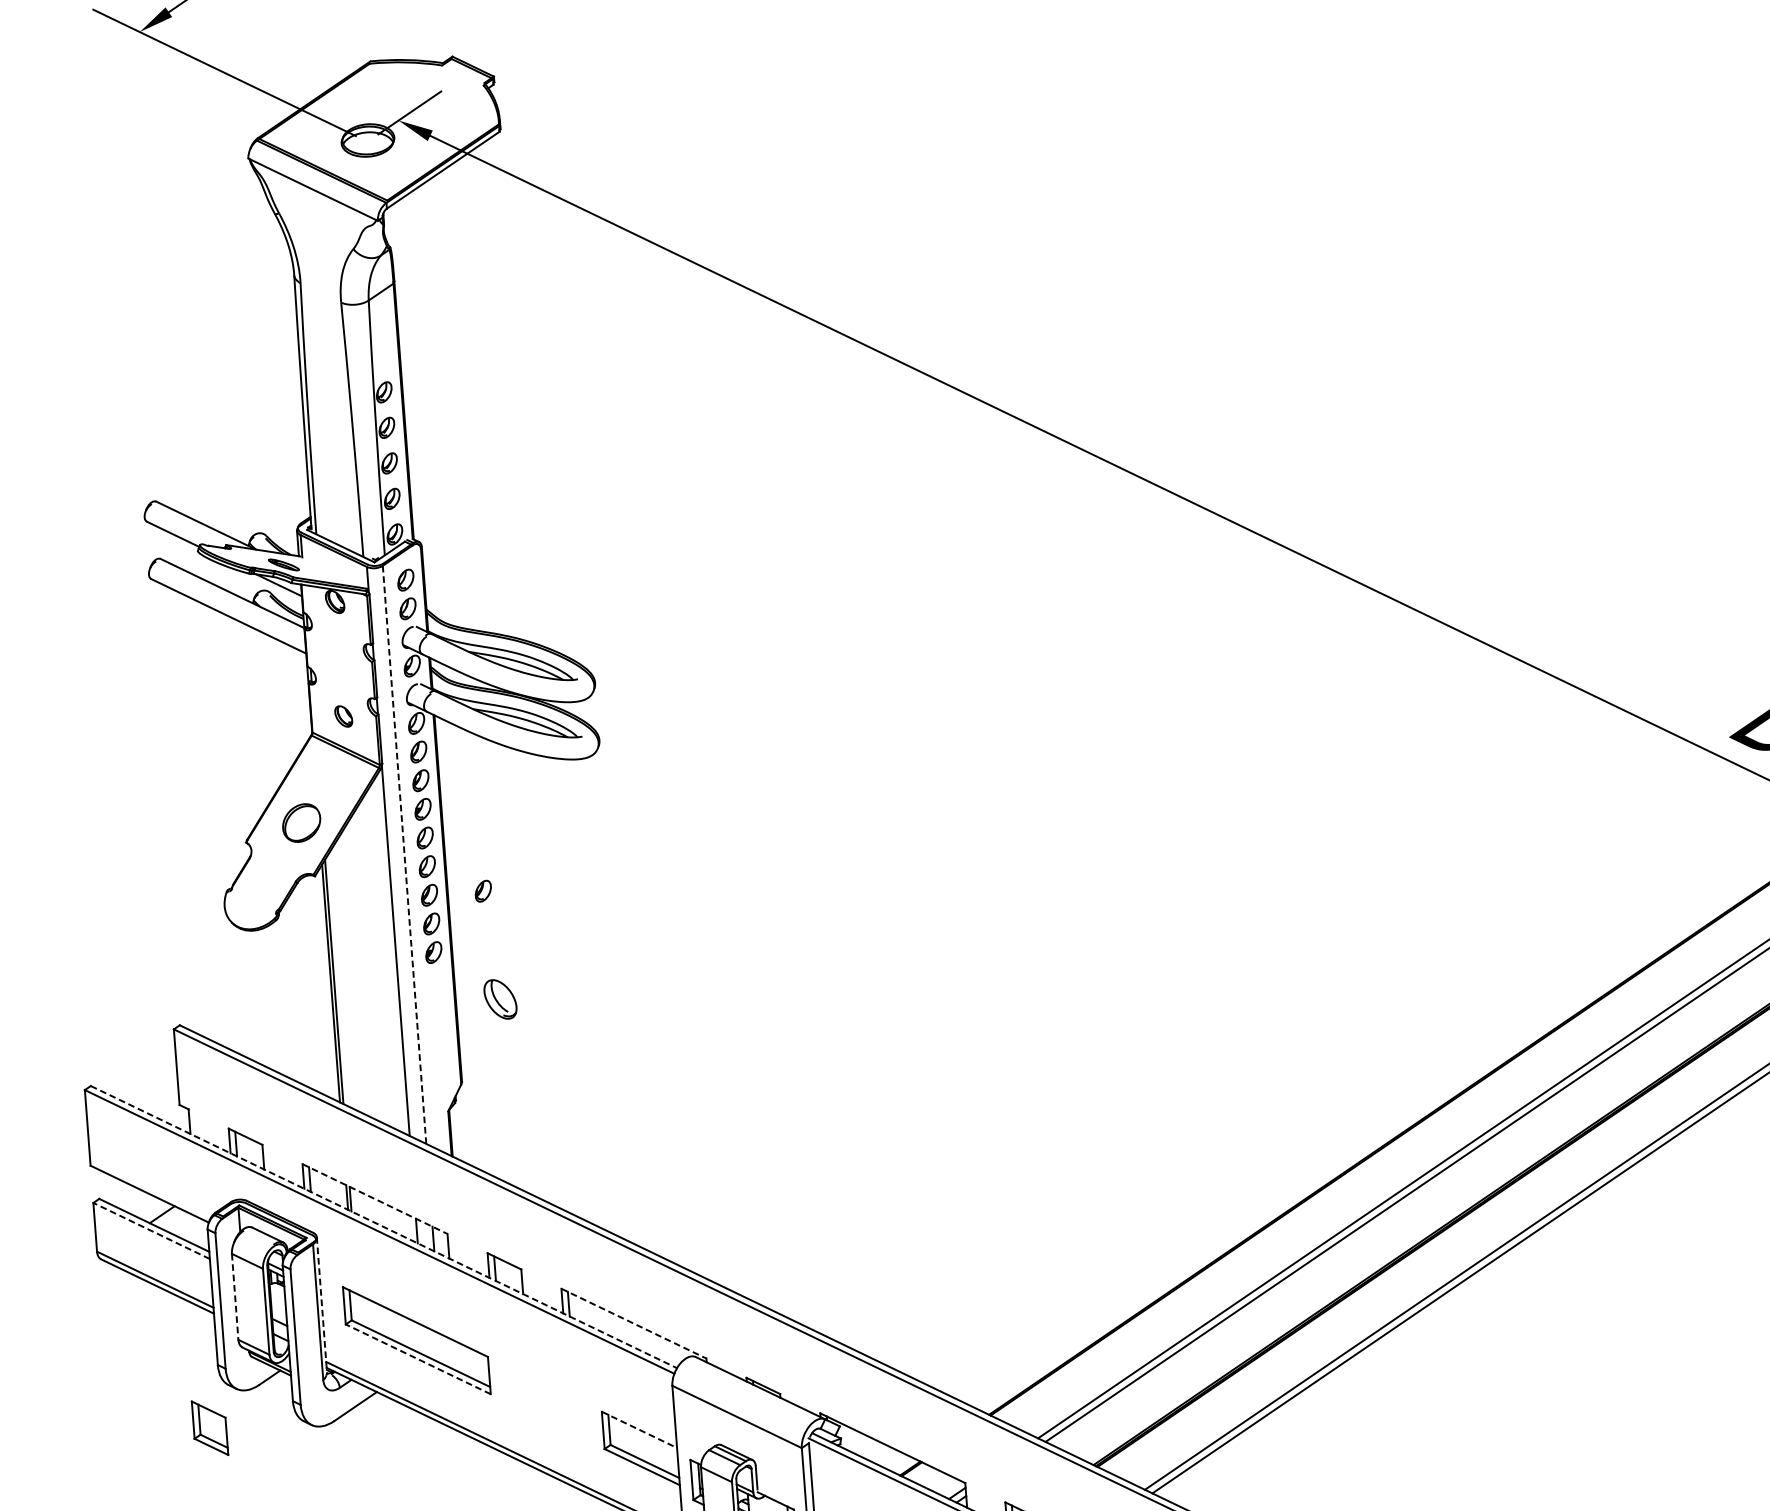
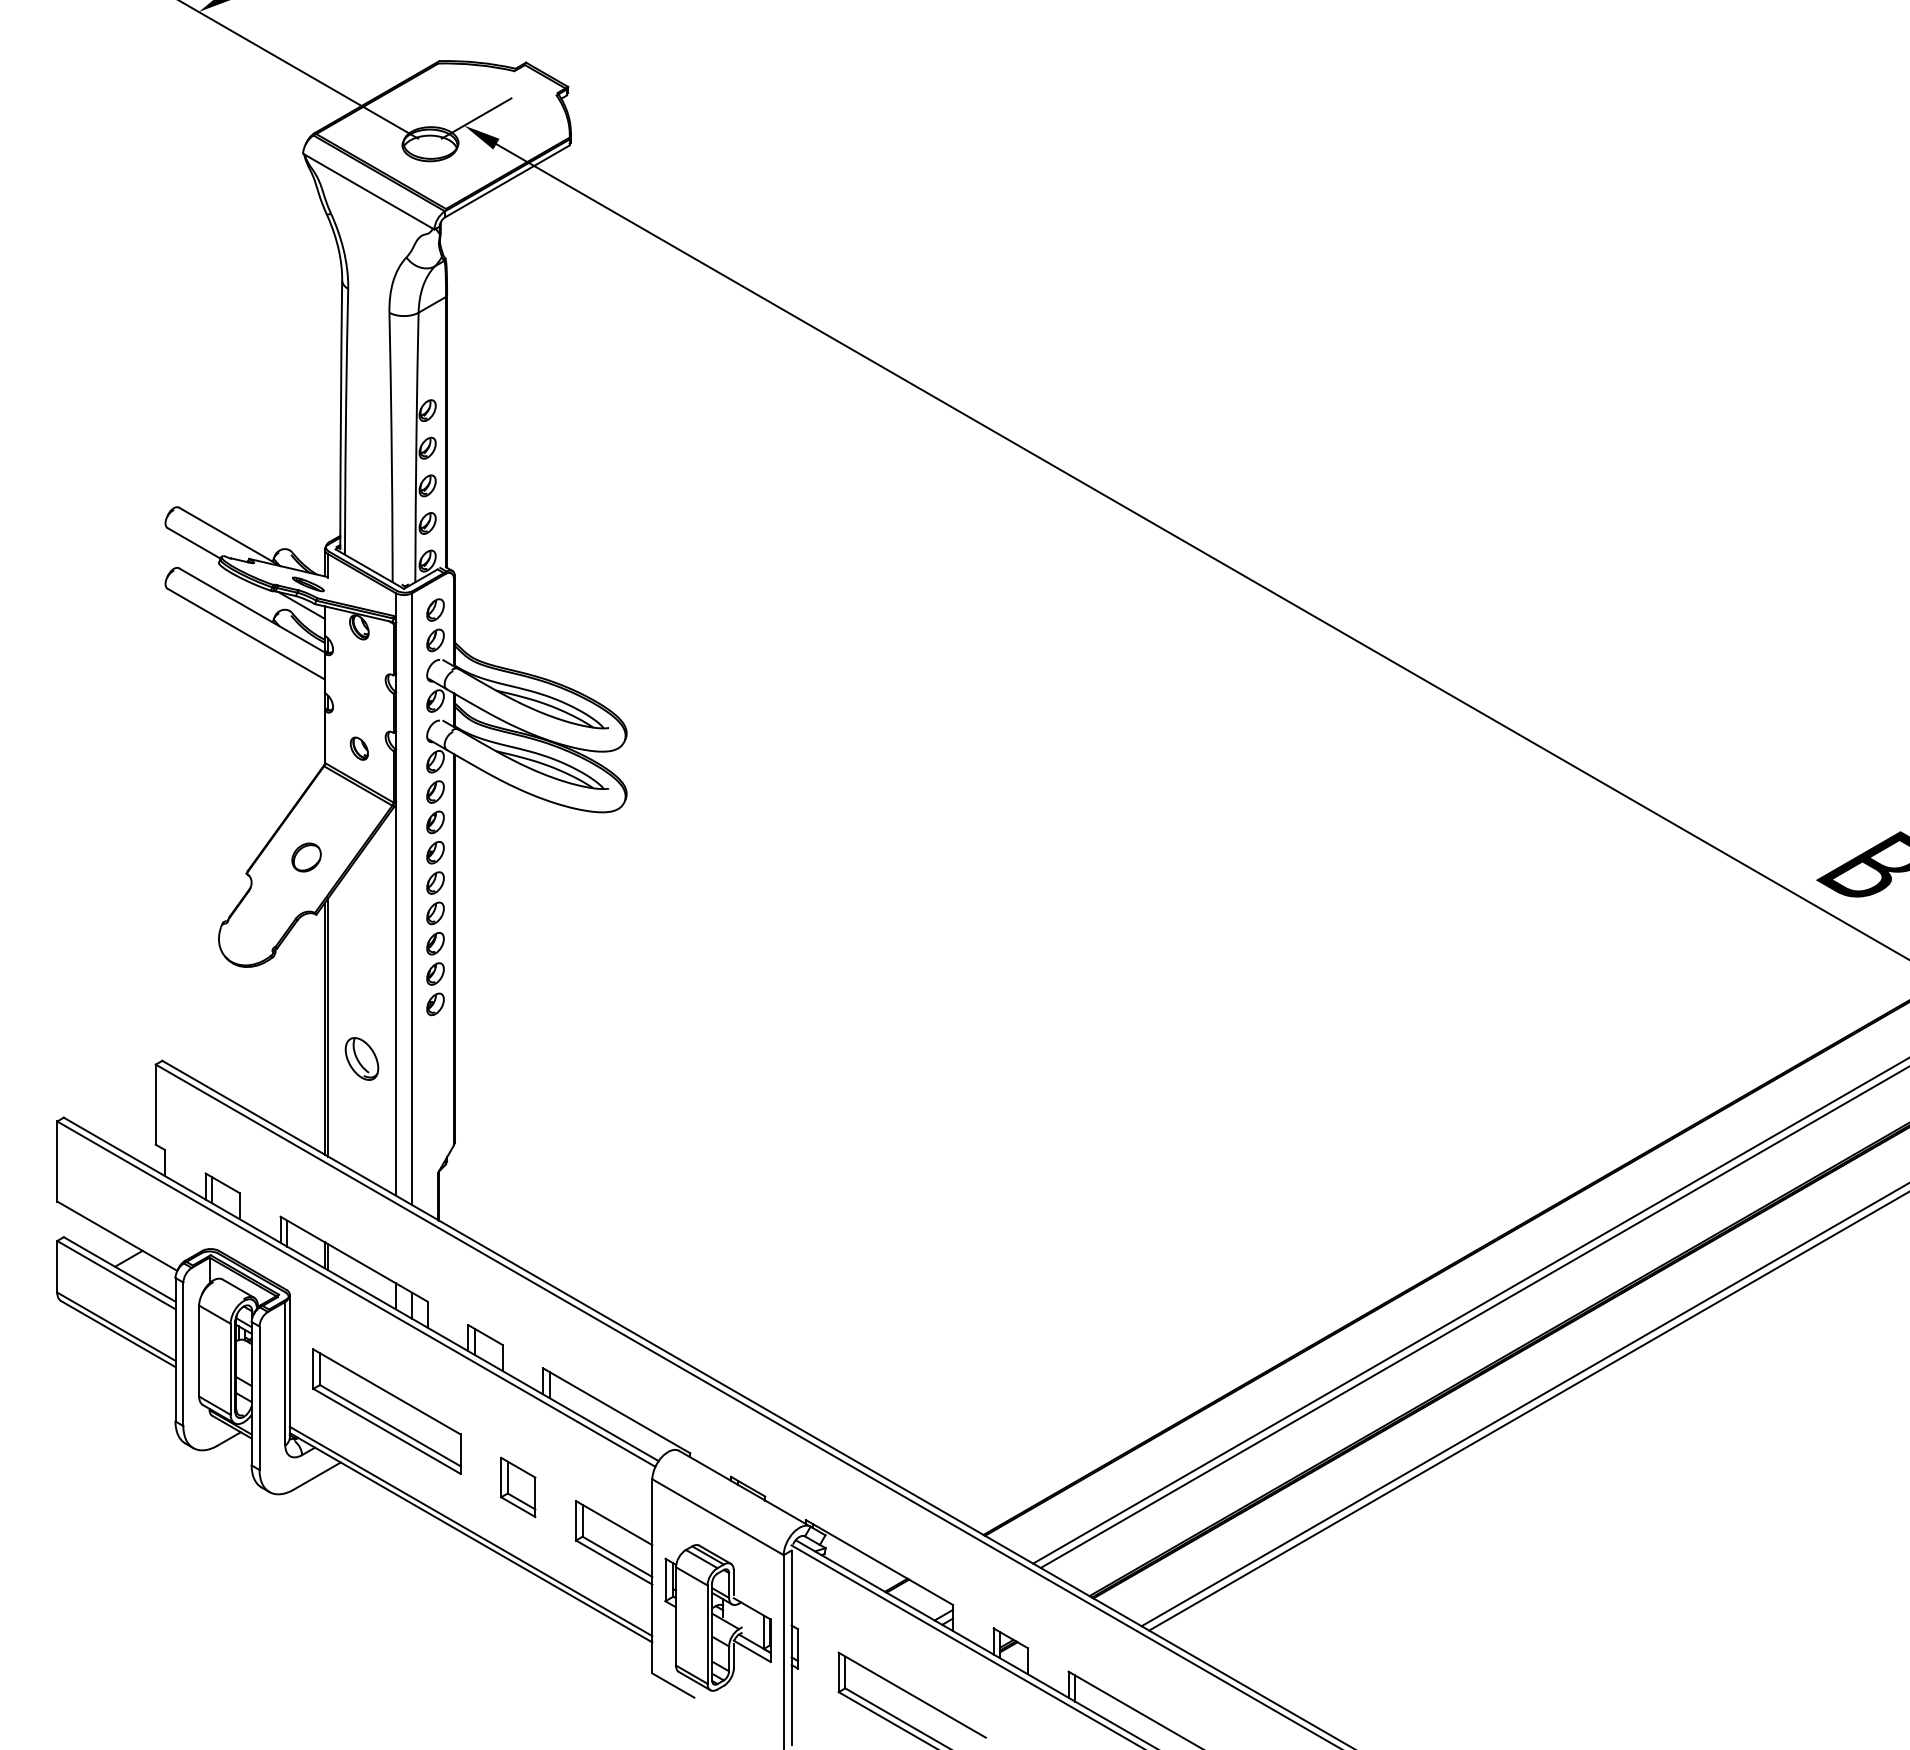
part: (301, 823) -> (306, 857), size x0.71
line: (404, 854) -> (412, 898), dashed -> solid
part: (483, 891) -> (492, 943), removed
part: (499, 999) -> (361, 1058), moved
line: (375, 1199) -> (354, 1259), dashed -> solid
line: (384, 1227) -> (361, 1289), dashed -> solid
line: (150, 1230) -> (115, 1274), dashed -> solid
line: (235, 1297) -> (199, 1351), dashed -> solid
line: (321, 1305) -> (289, 1366), dashed -> solid
line: (633, 1323) -> (616, 1410), dashed -> solid
line: (417, 1359) -> (386, 1431), dashed -> solid
part: (210, 1428) -> (518, 1487), moved
line: (639, 1430) -> (614, 1523), dashed -> solid

